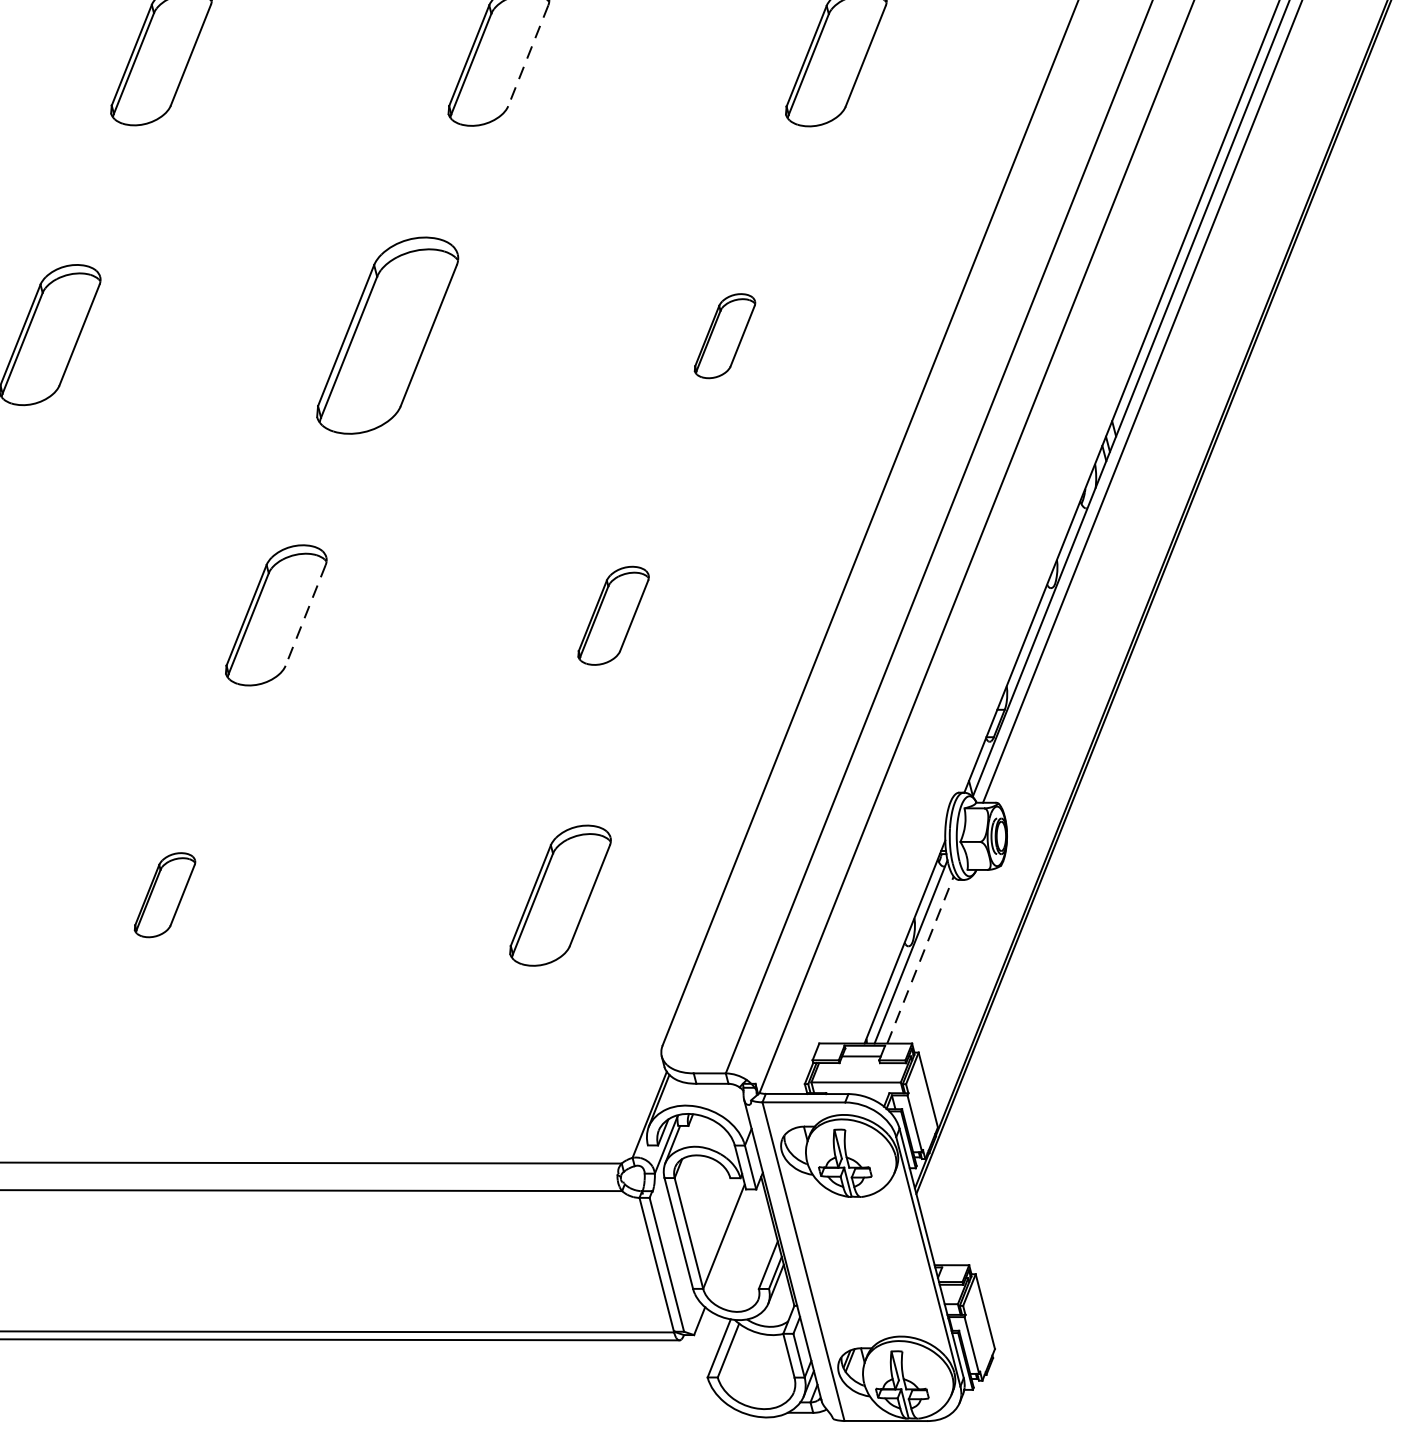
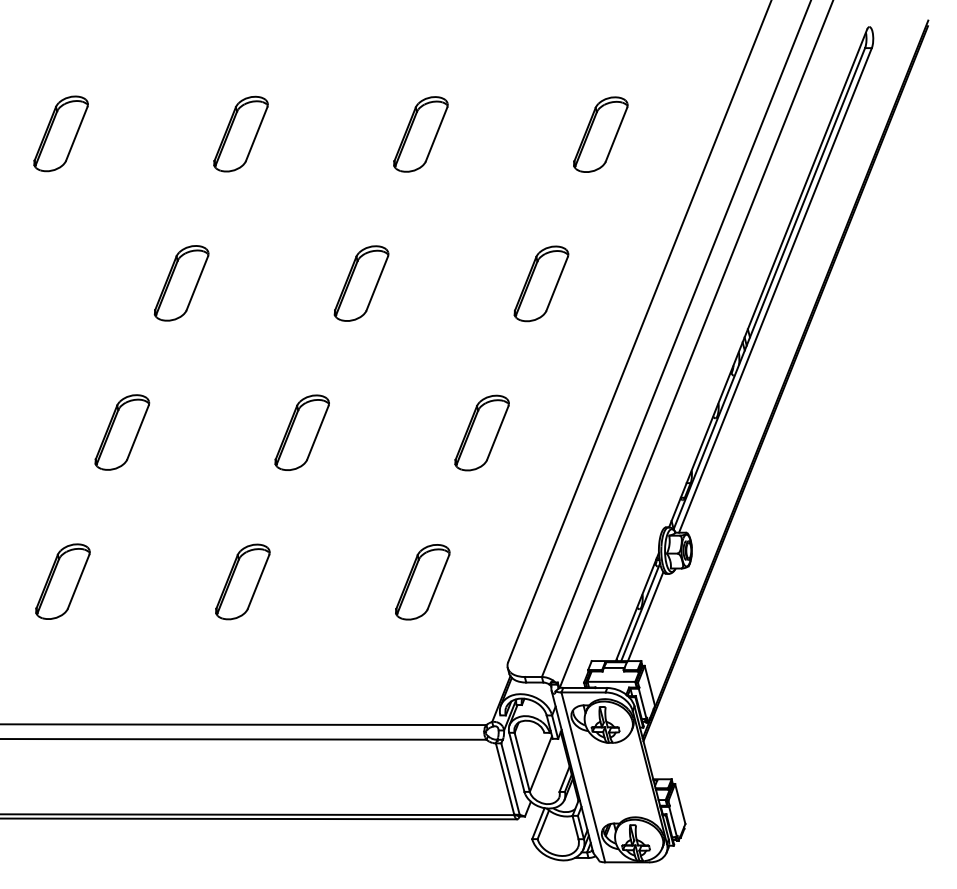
line: (528, 55) -> (436, 134), dashed -> solid
part: (387, 335) -> (361, 283), size x0.71
part: (725, 335) -> (541, 283), size x1.67
line: (304, 614) -> (317, 432), dashed -> solid
part: (612, 614) -> (481, 432), size x1.43
part: (164, 894) -> (242, 581), size x1.67
part: (559, 896) -> (422, 582), moved
line: (920, 959) -> (645, 616), dashed -> solid

